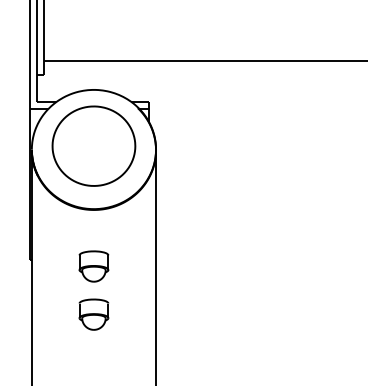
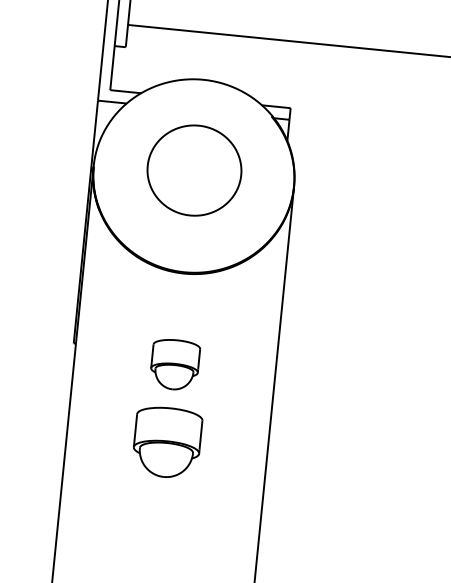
part: (93, 145) -> (193, 169), size x0.7
part: (93, 314) -> (166, 442), size x1.4

